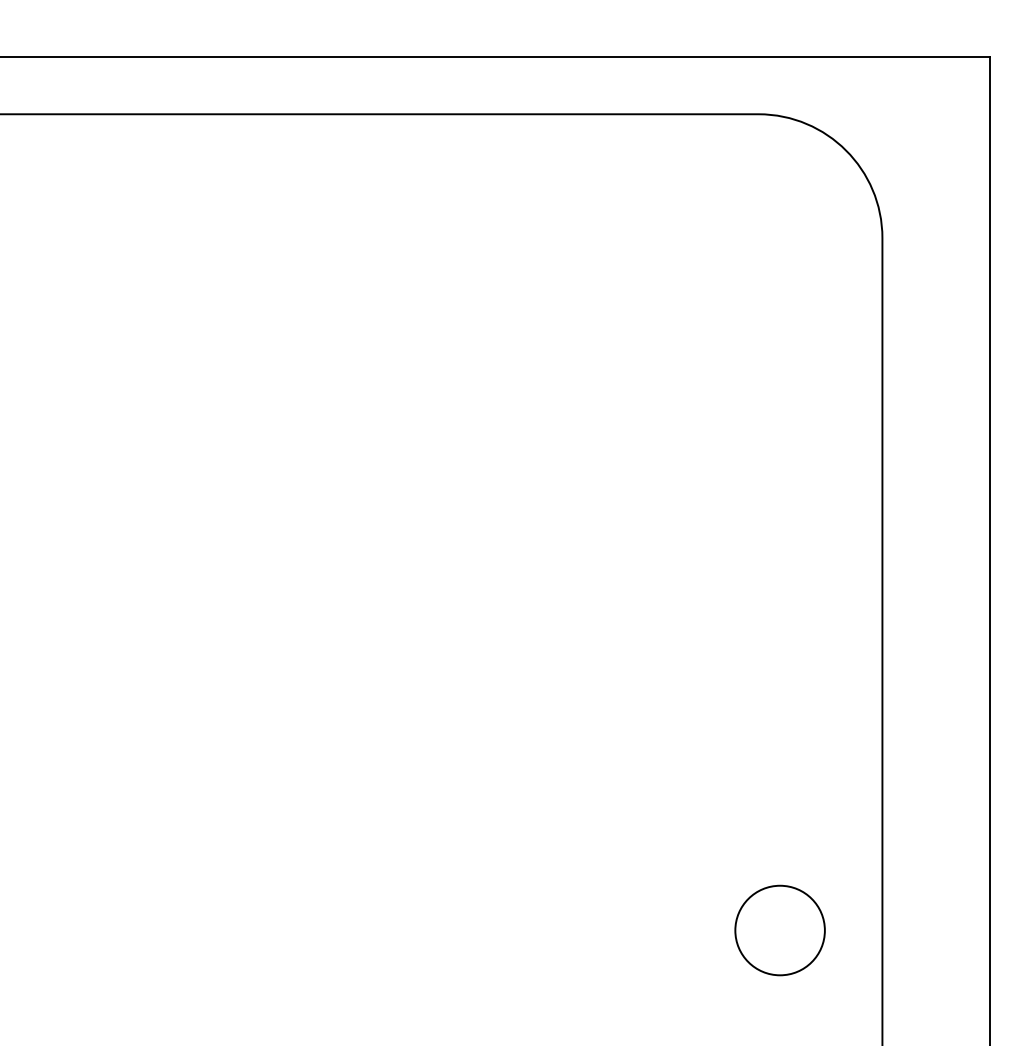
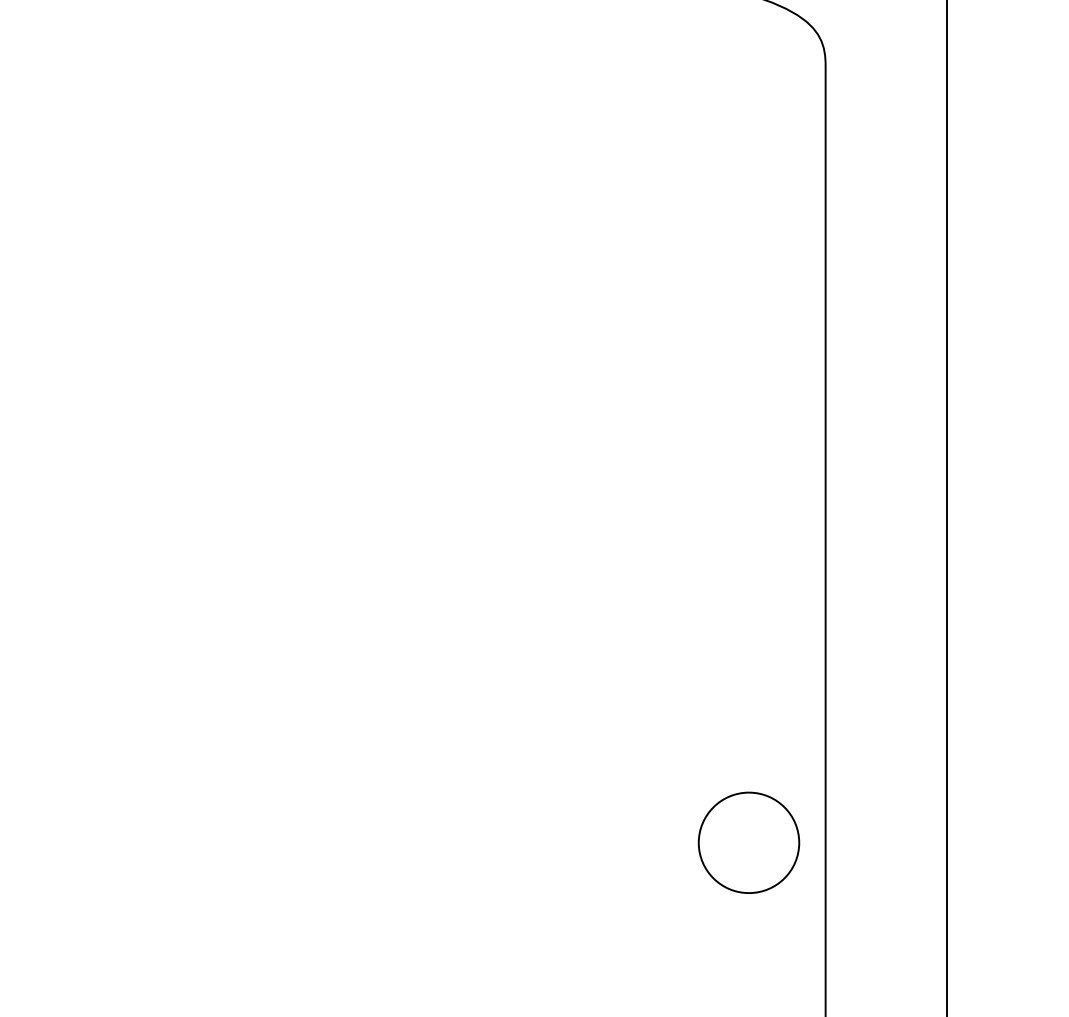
circle: (779, 930) -> (748, 842), moved

